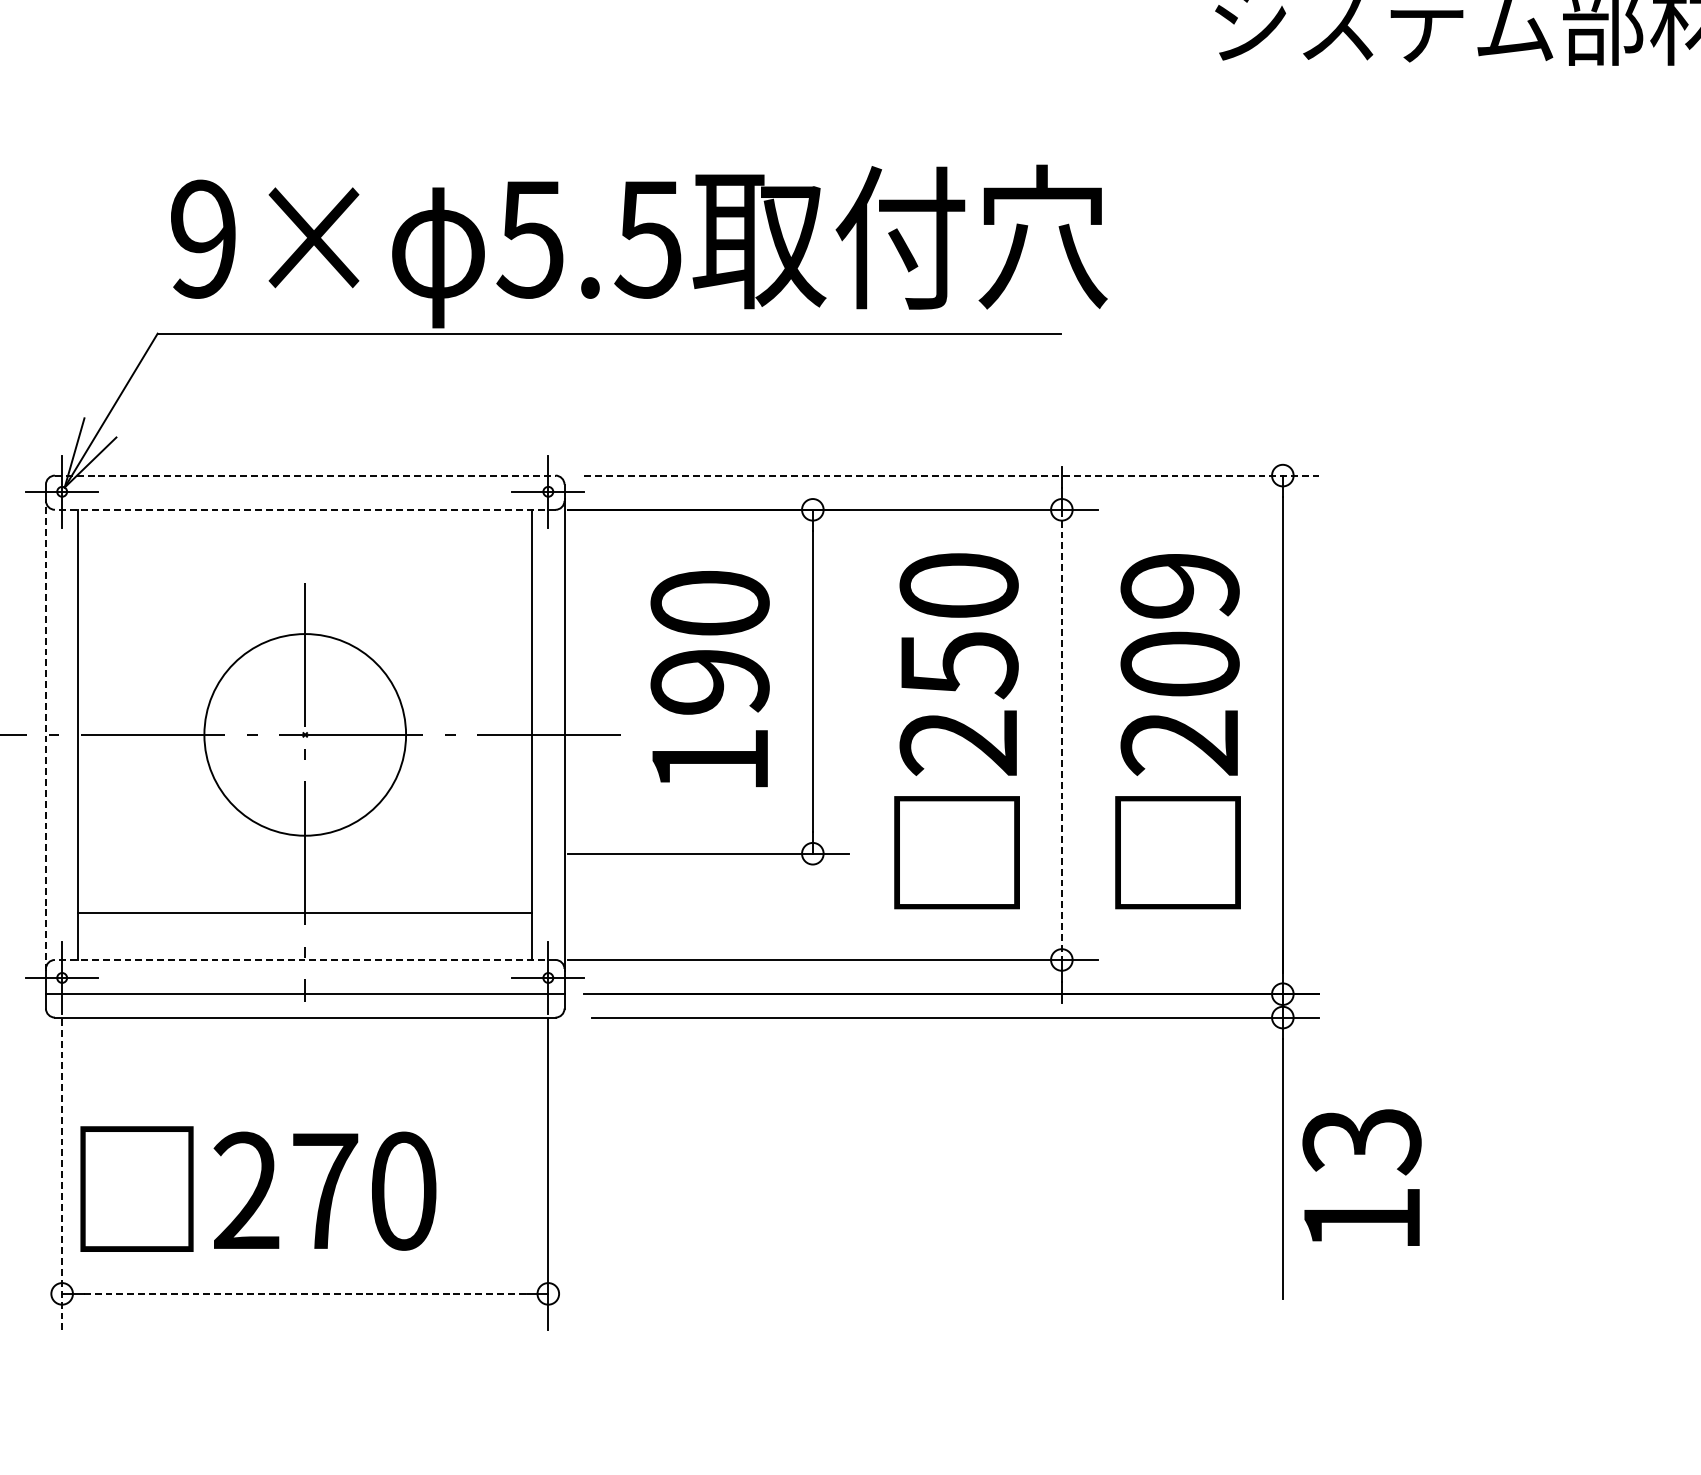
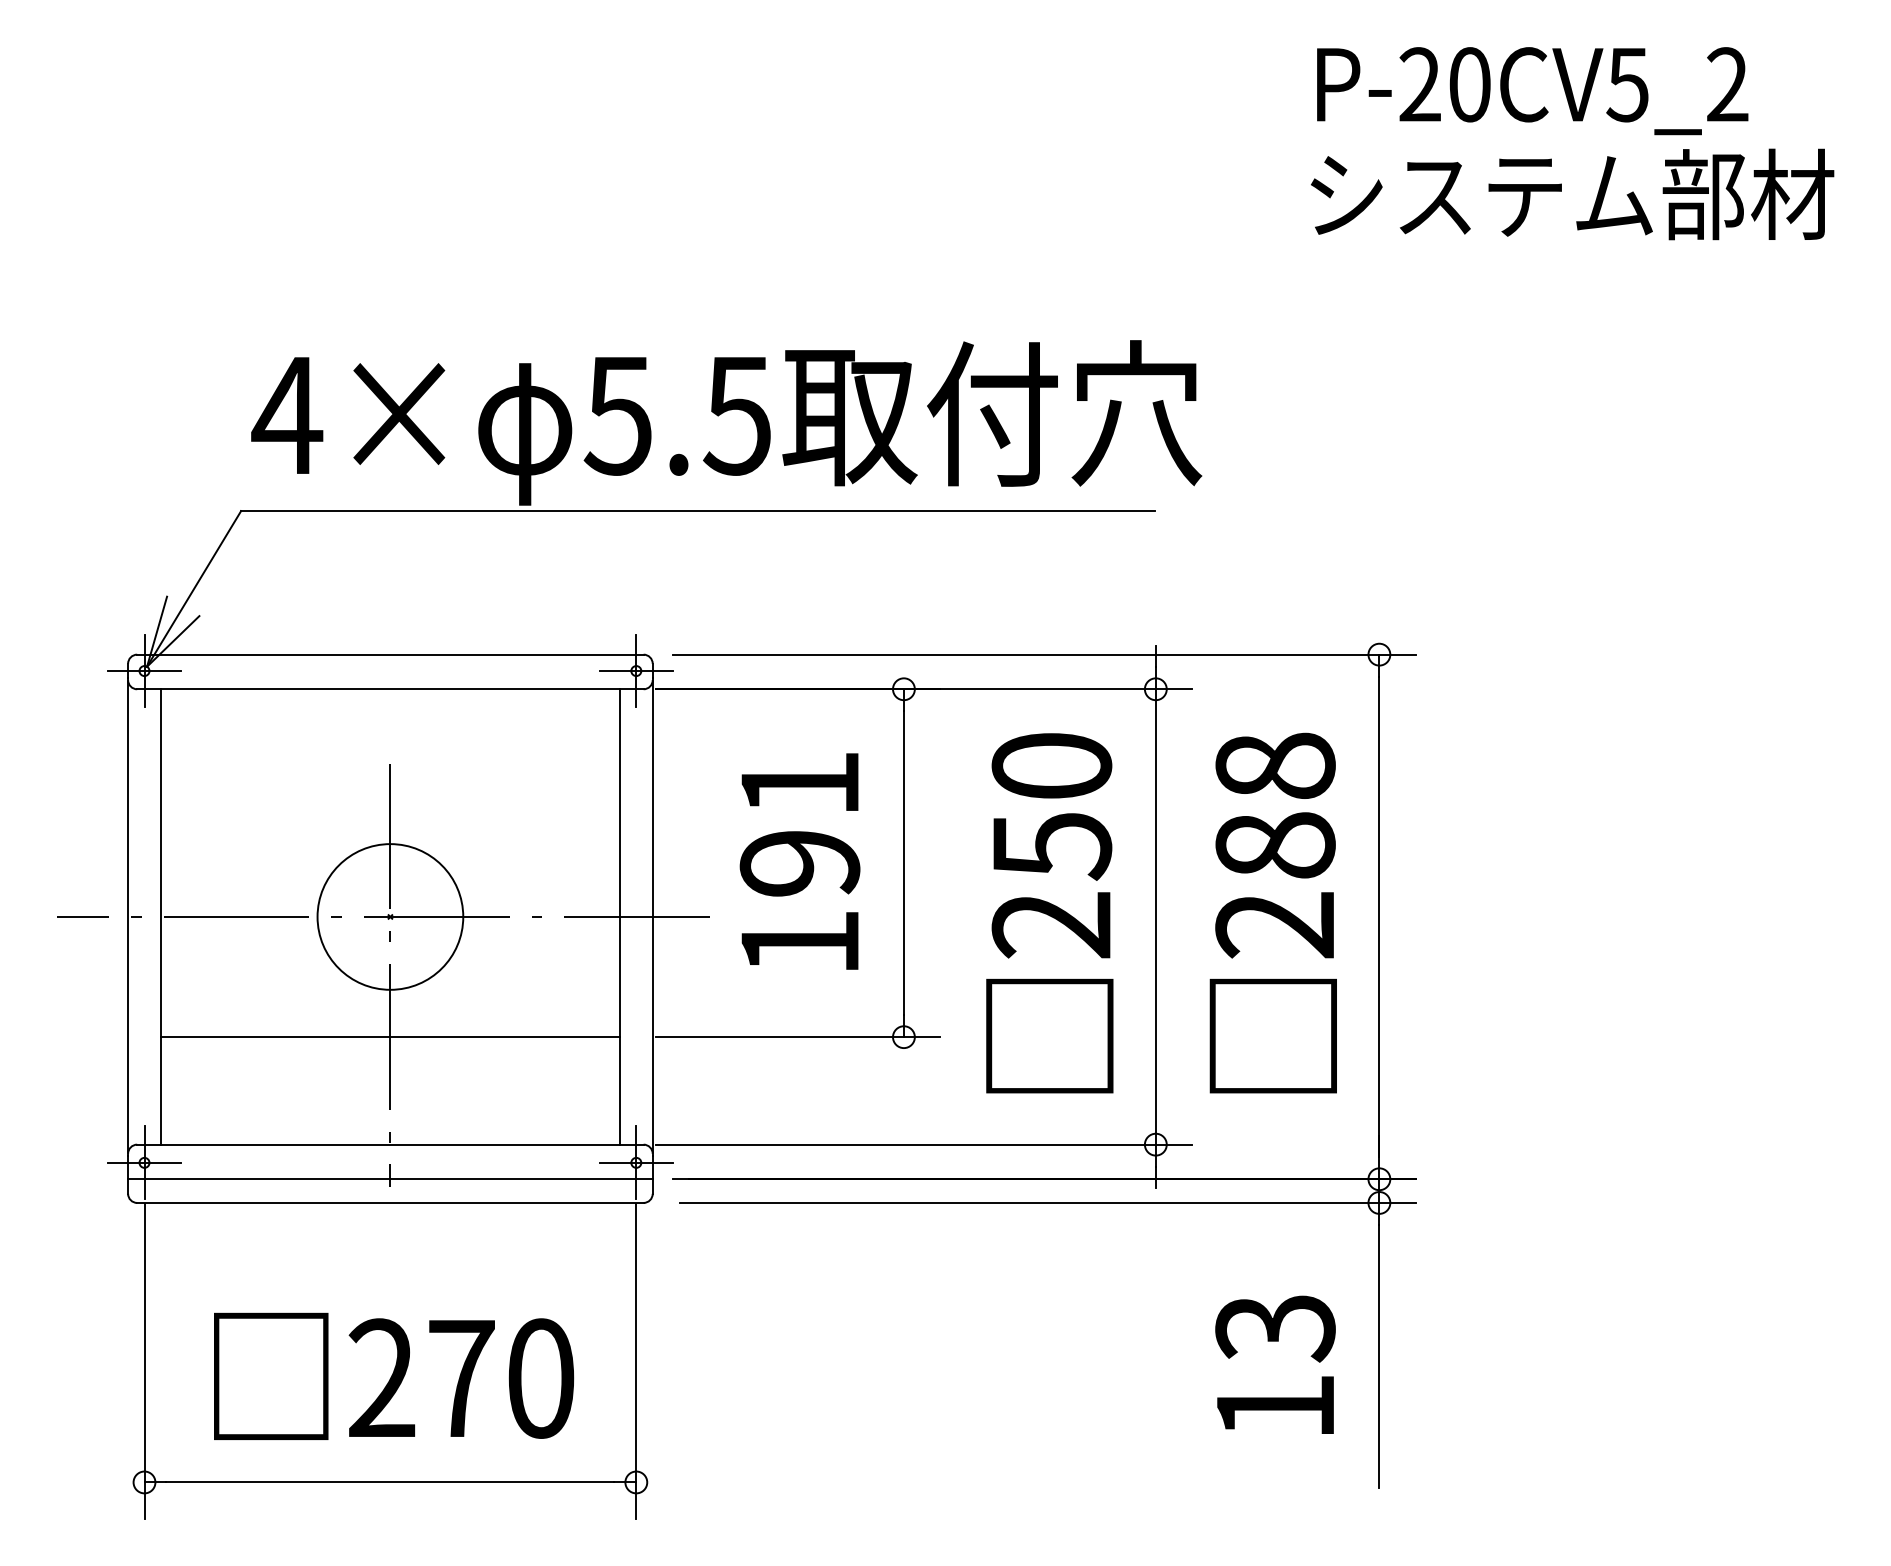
text: (203, 239) -> (287, 415), 9× -> 4×
line: (305, 475) -> (390, 654), dashed -> solid
line: (951, 475) -> (1044, 654), dashed -> solid
line: (304, 510) -> (389, 689), dashed -> solid
text: (709, 602) -> (799, 783), 190 -> 191
text: (1180, 624) -> (1275, 805), 209 -> 288
line: (46, 734) -> (128, 916), dashed -> solid
circle: (305, 734) -> (390, 916), size x0.71
line: (1061, 734) -> (1155, 916), dashed -> solid
line: (304, 913) -> (389, 1037), moved
line: (304, 959) -> (389, 1144), dashed -> solid
line: (62, 1175) -> (144, 1362), dashed -> solid
text: (1362, 1177) -> (1275, 1364), moved
text: (258, 1188) -> (394, 1375), moved
line: (305, 1293) -> (390, 1482), dashed -> solid

